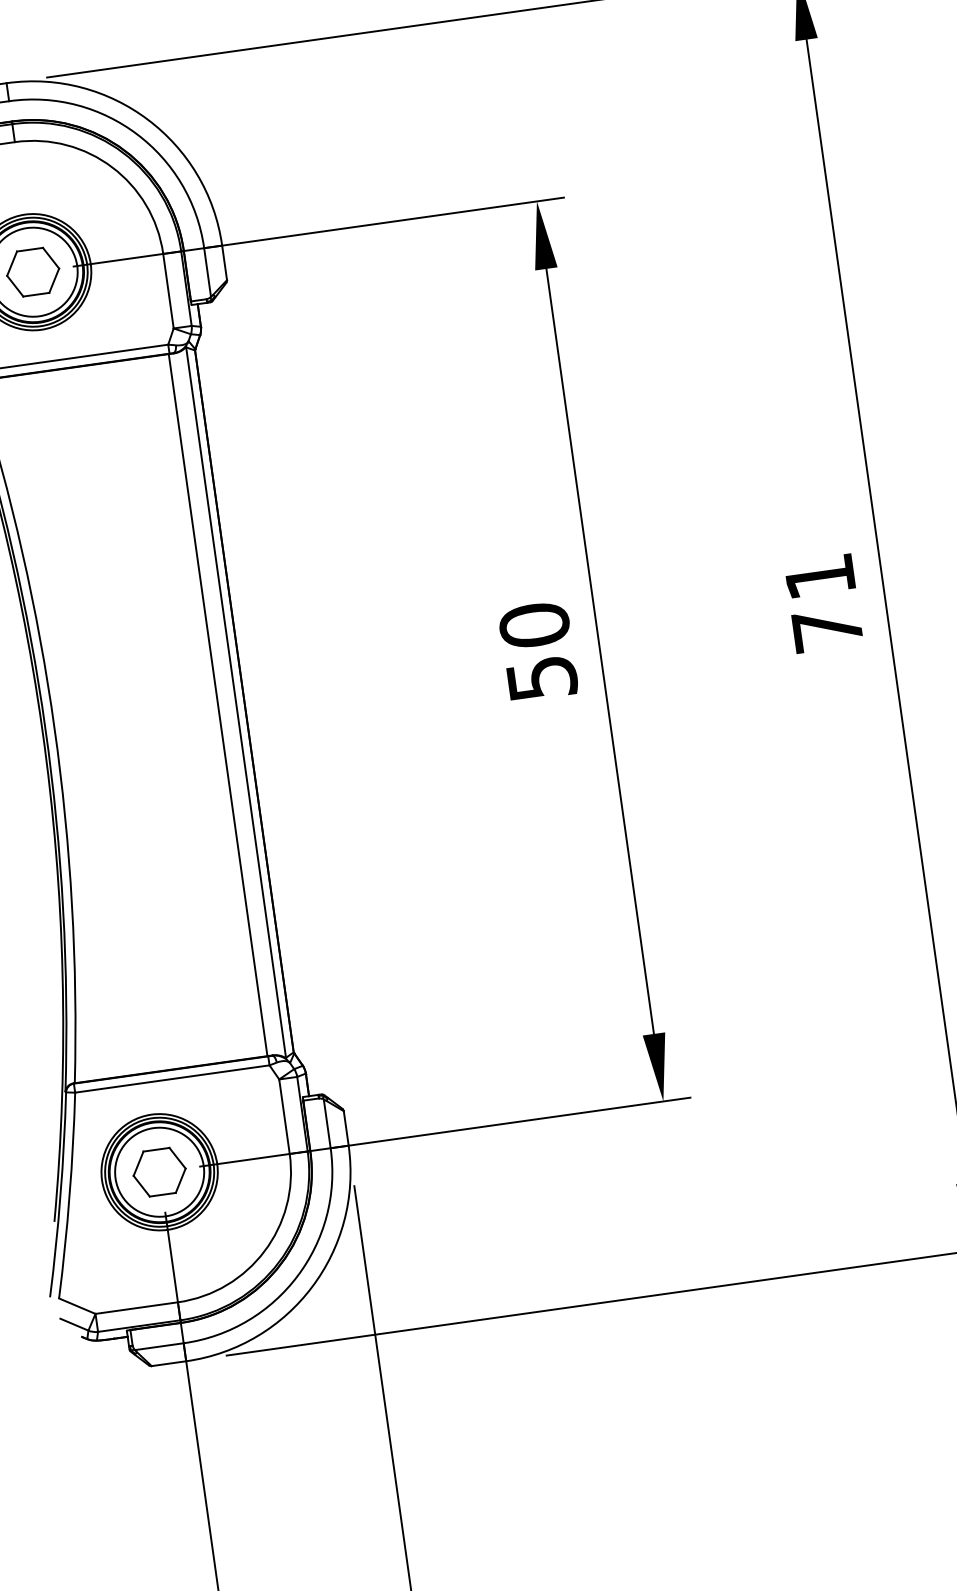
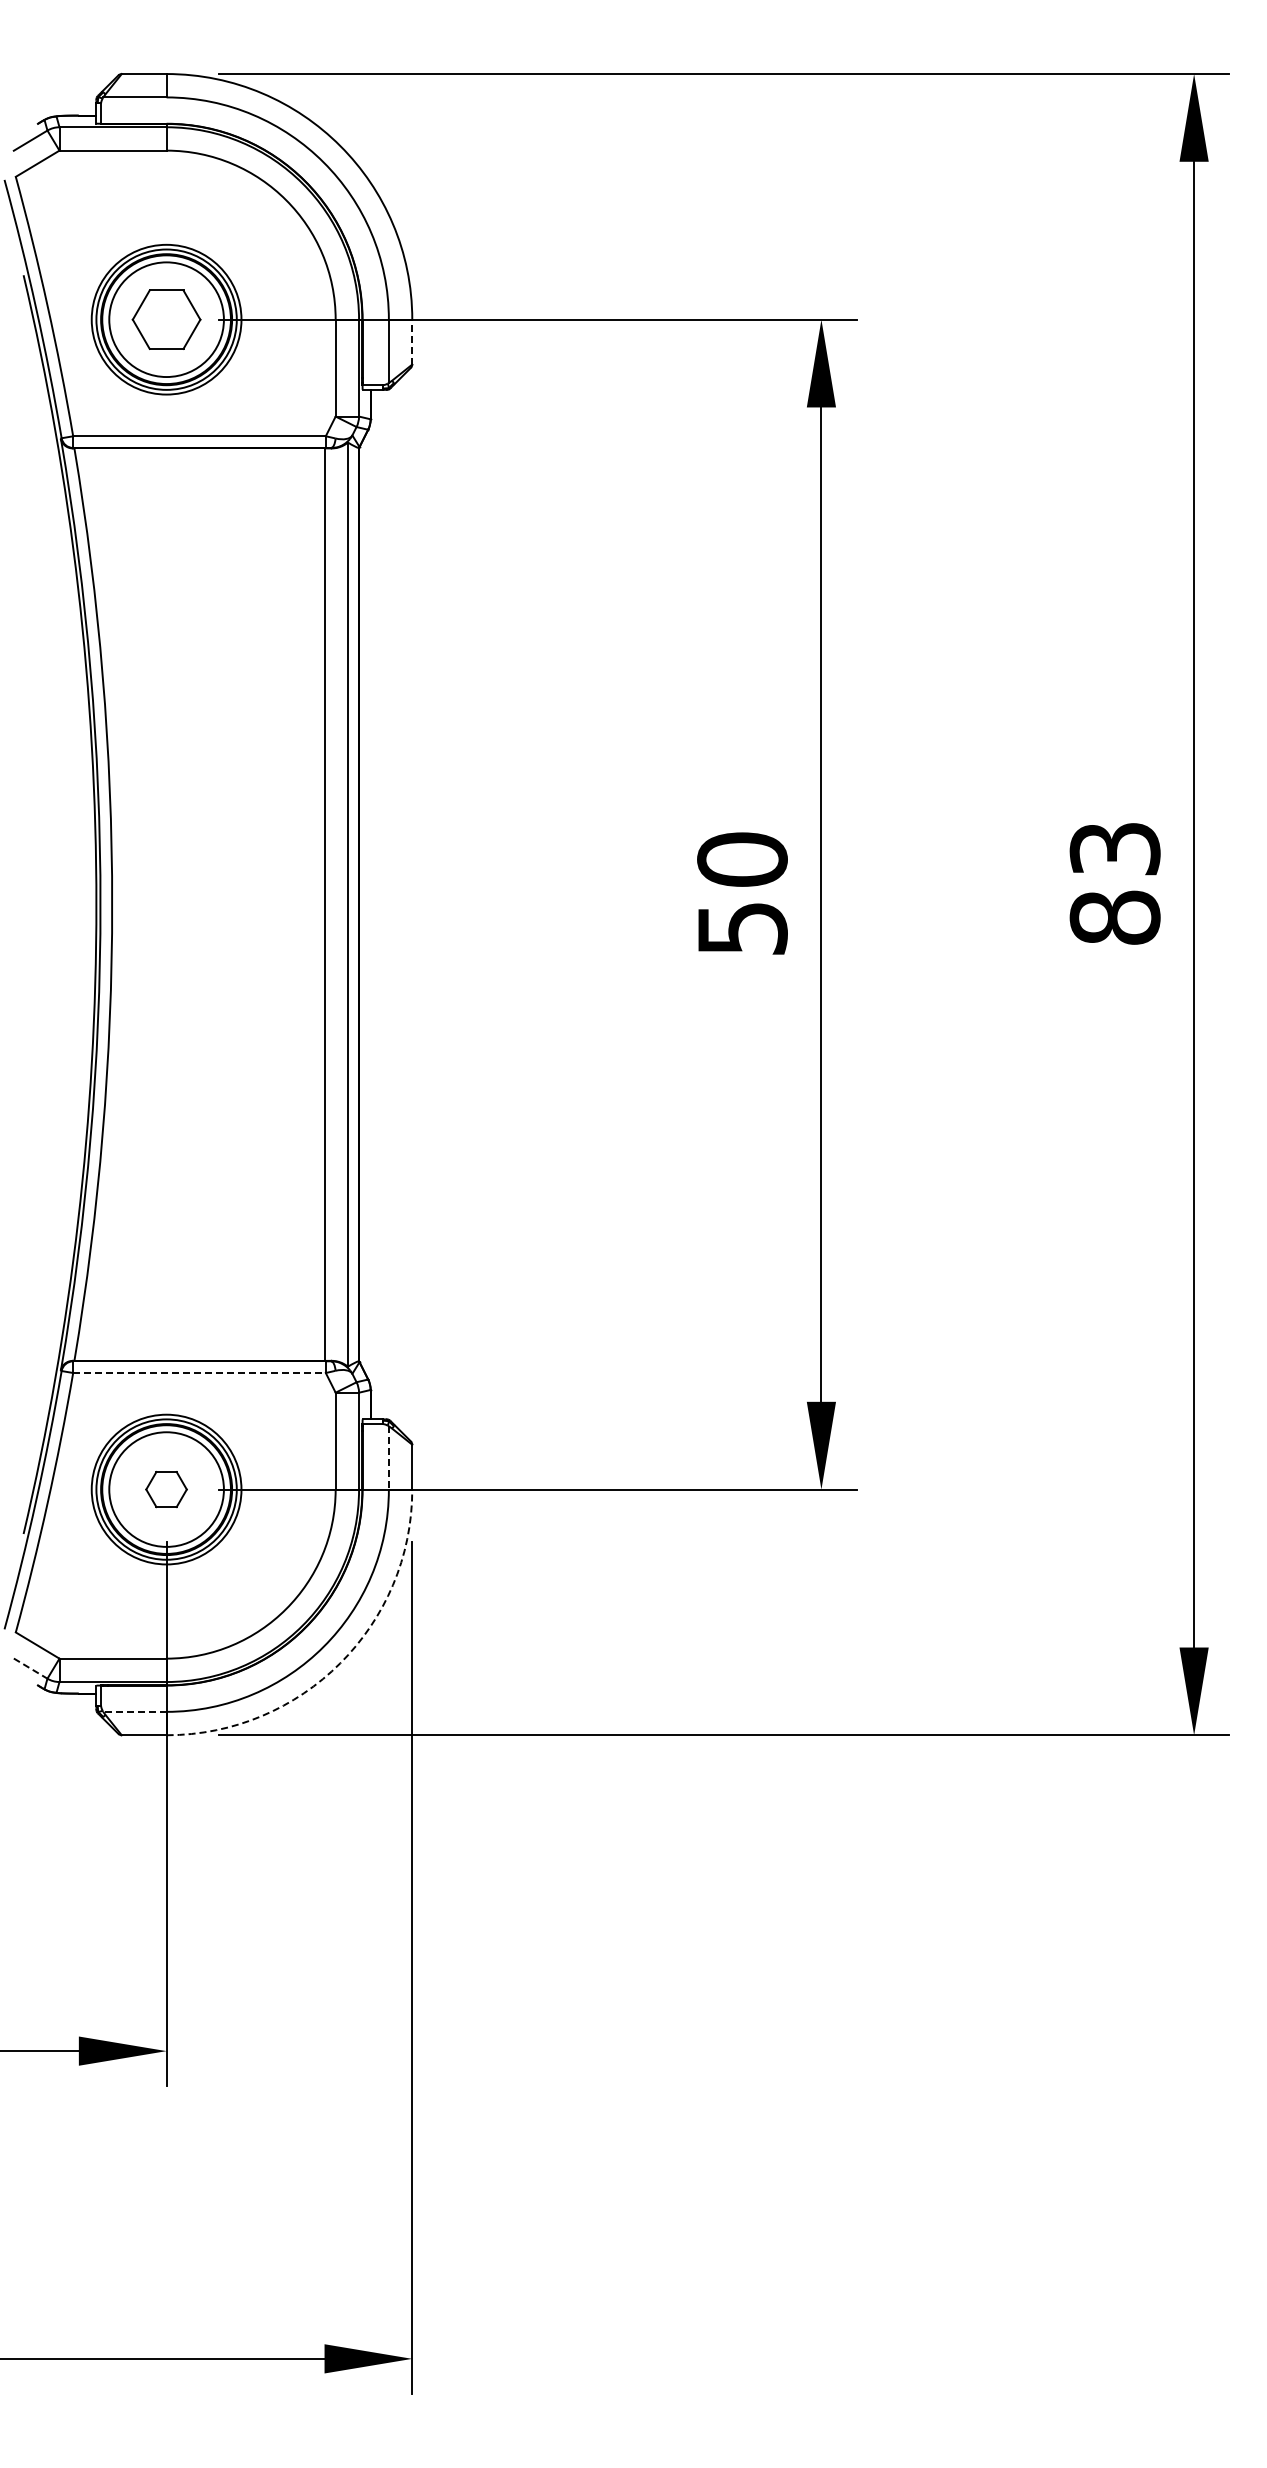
line: (224, 262) -> (412, 341), solid -> dashed
text: (823, 603) -> (1114, 883), 71 -> 83
line: (173, 1079) -> (200, 1373), solid -> dashed
line: (326, 1123) -> (388, 1457), solid -> dashed
part: (159, 1172) -> (166, 1489), size x0.6
arc: (312, 1287) -> (340, 1663), solid -> dashed
line: (74, 1324) -> (30, 1668), solid -> dashed
line: (158, 1346) -> (134, 1711), solid -> dashed

